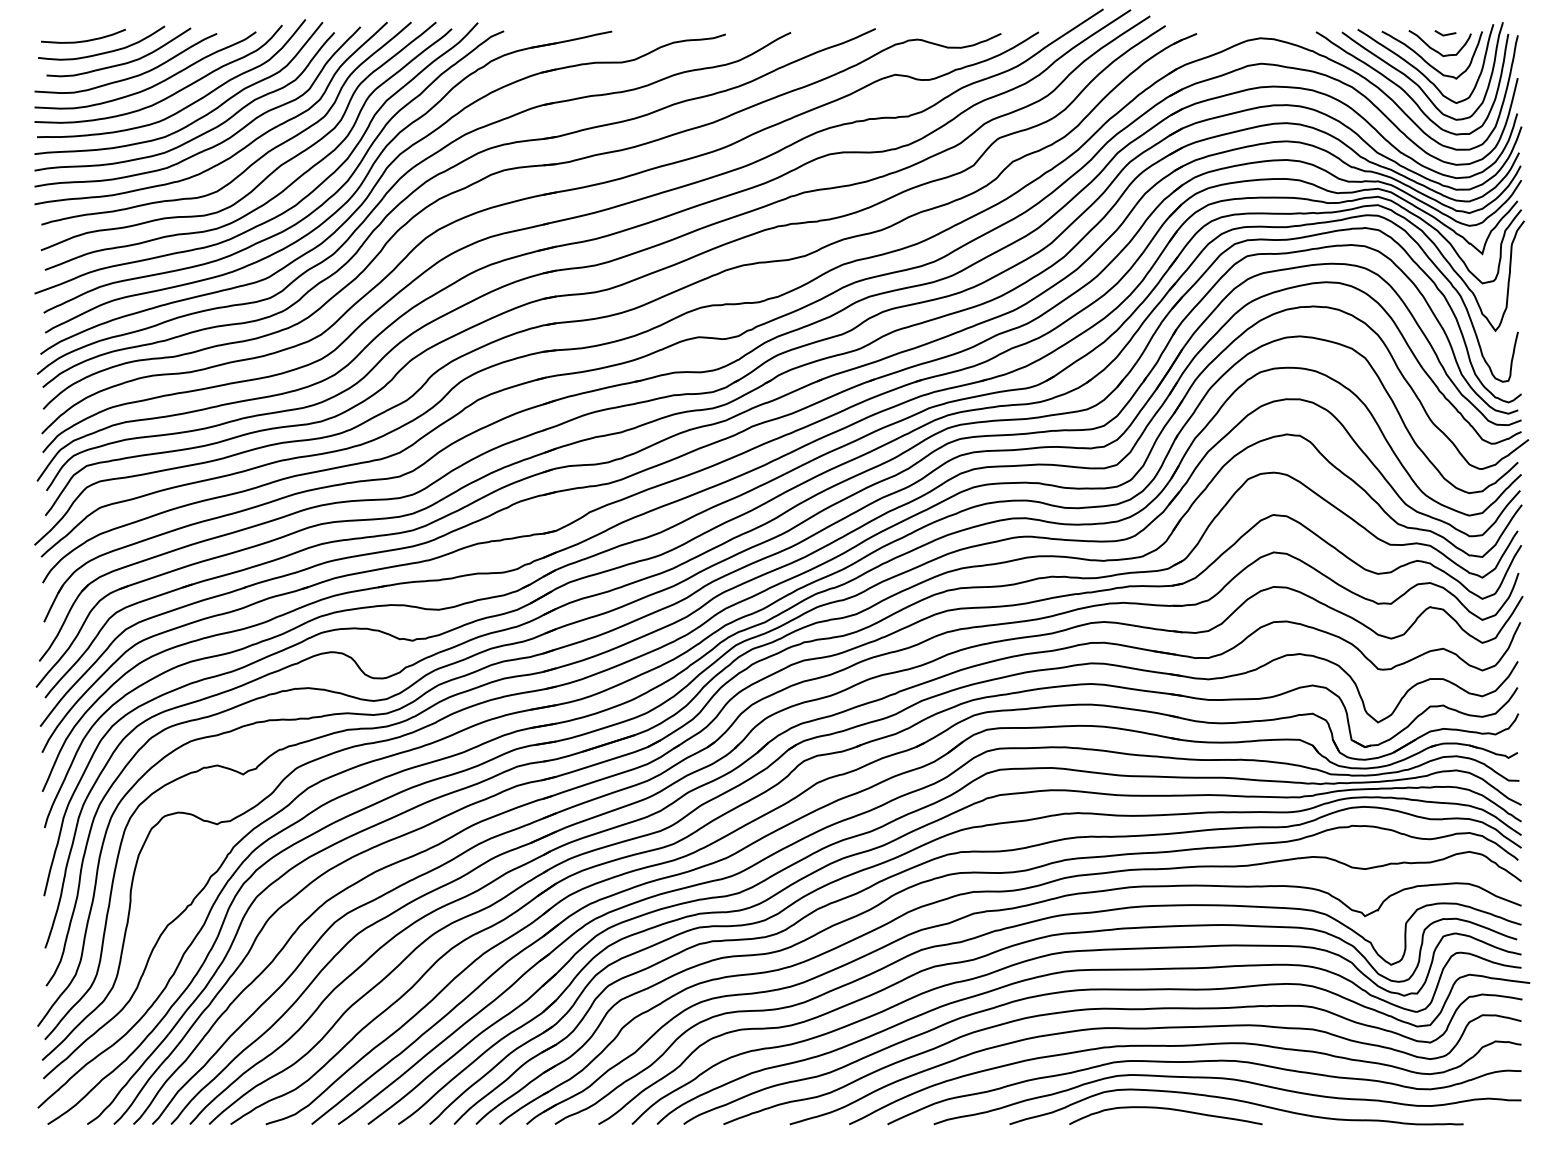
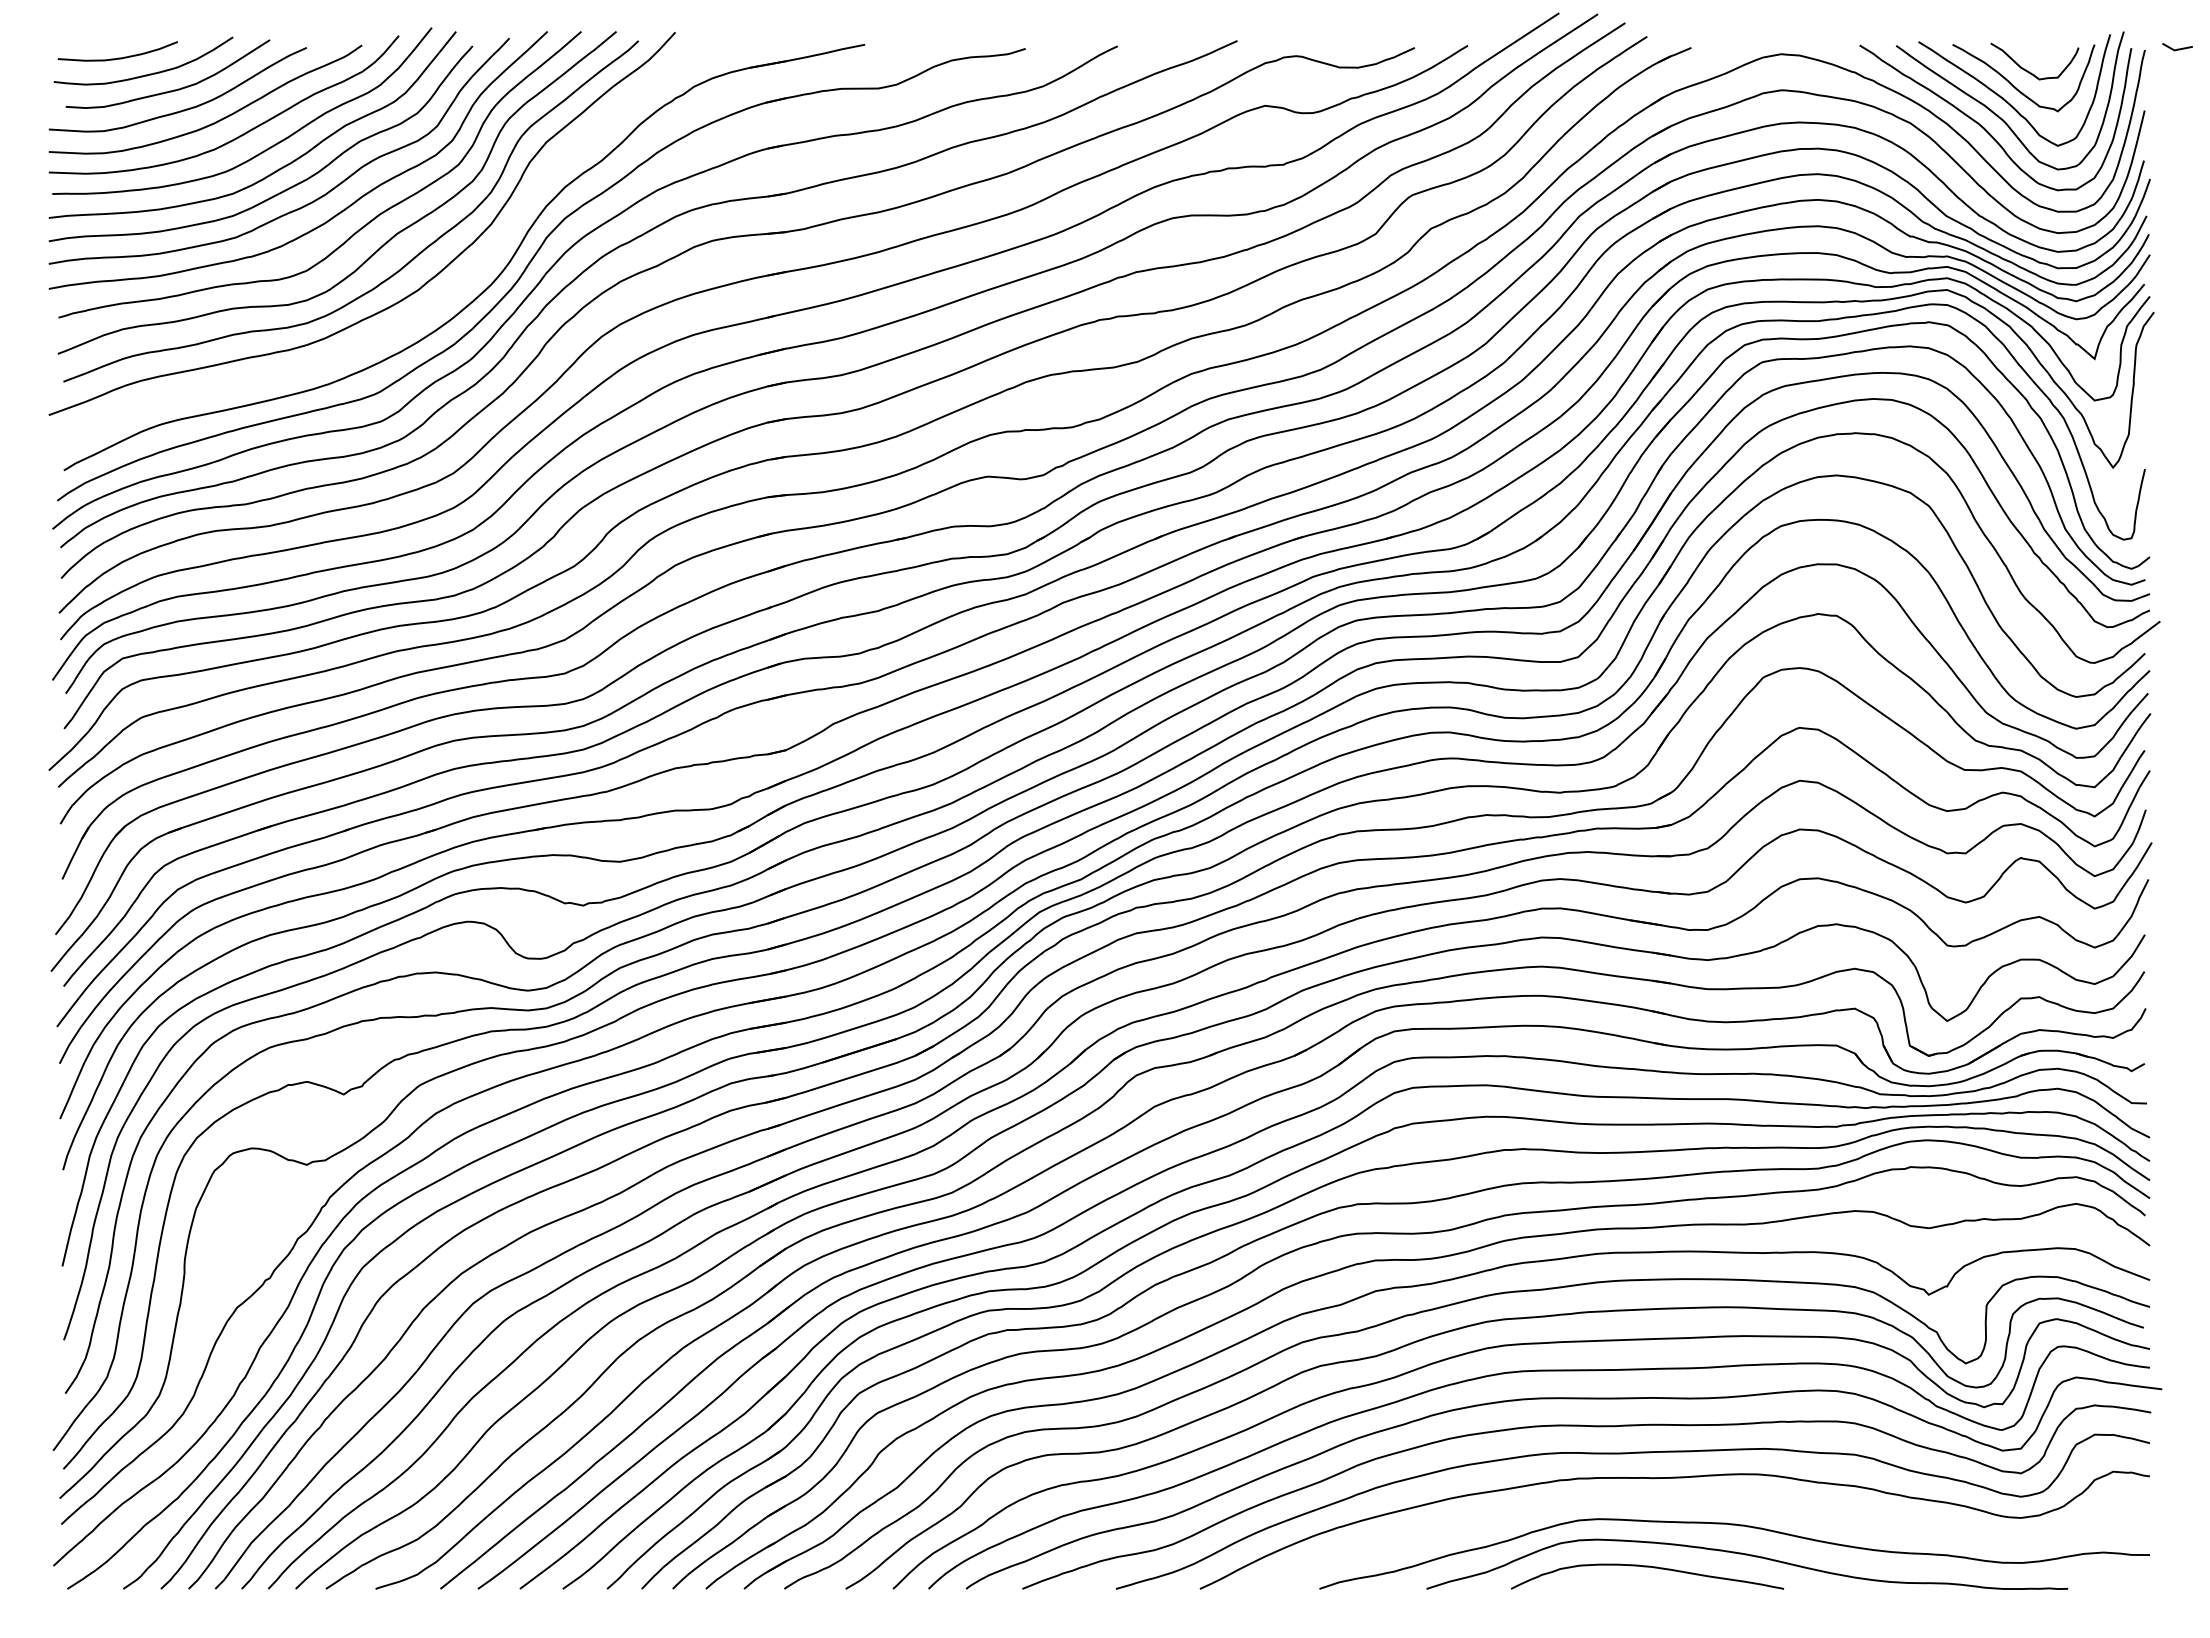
line: (1445, 34) -> (2177, 48), moved
curve: (306, 216) -> (432, 305), removed
curve: (1204, 1061) -> (1701, 1500), removed

